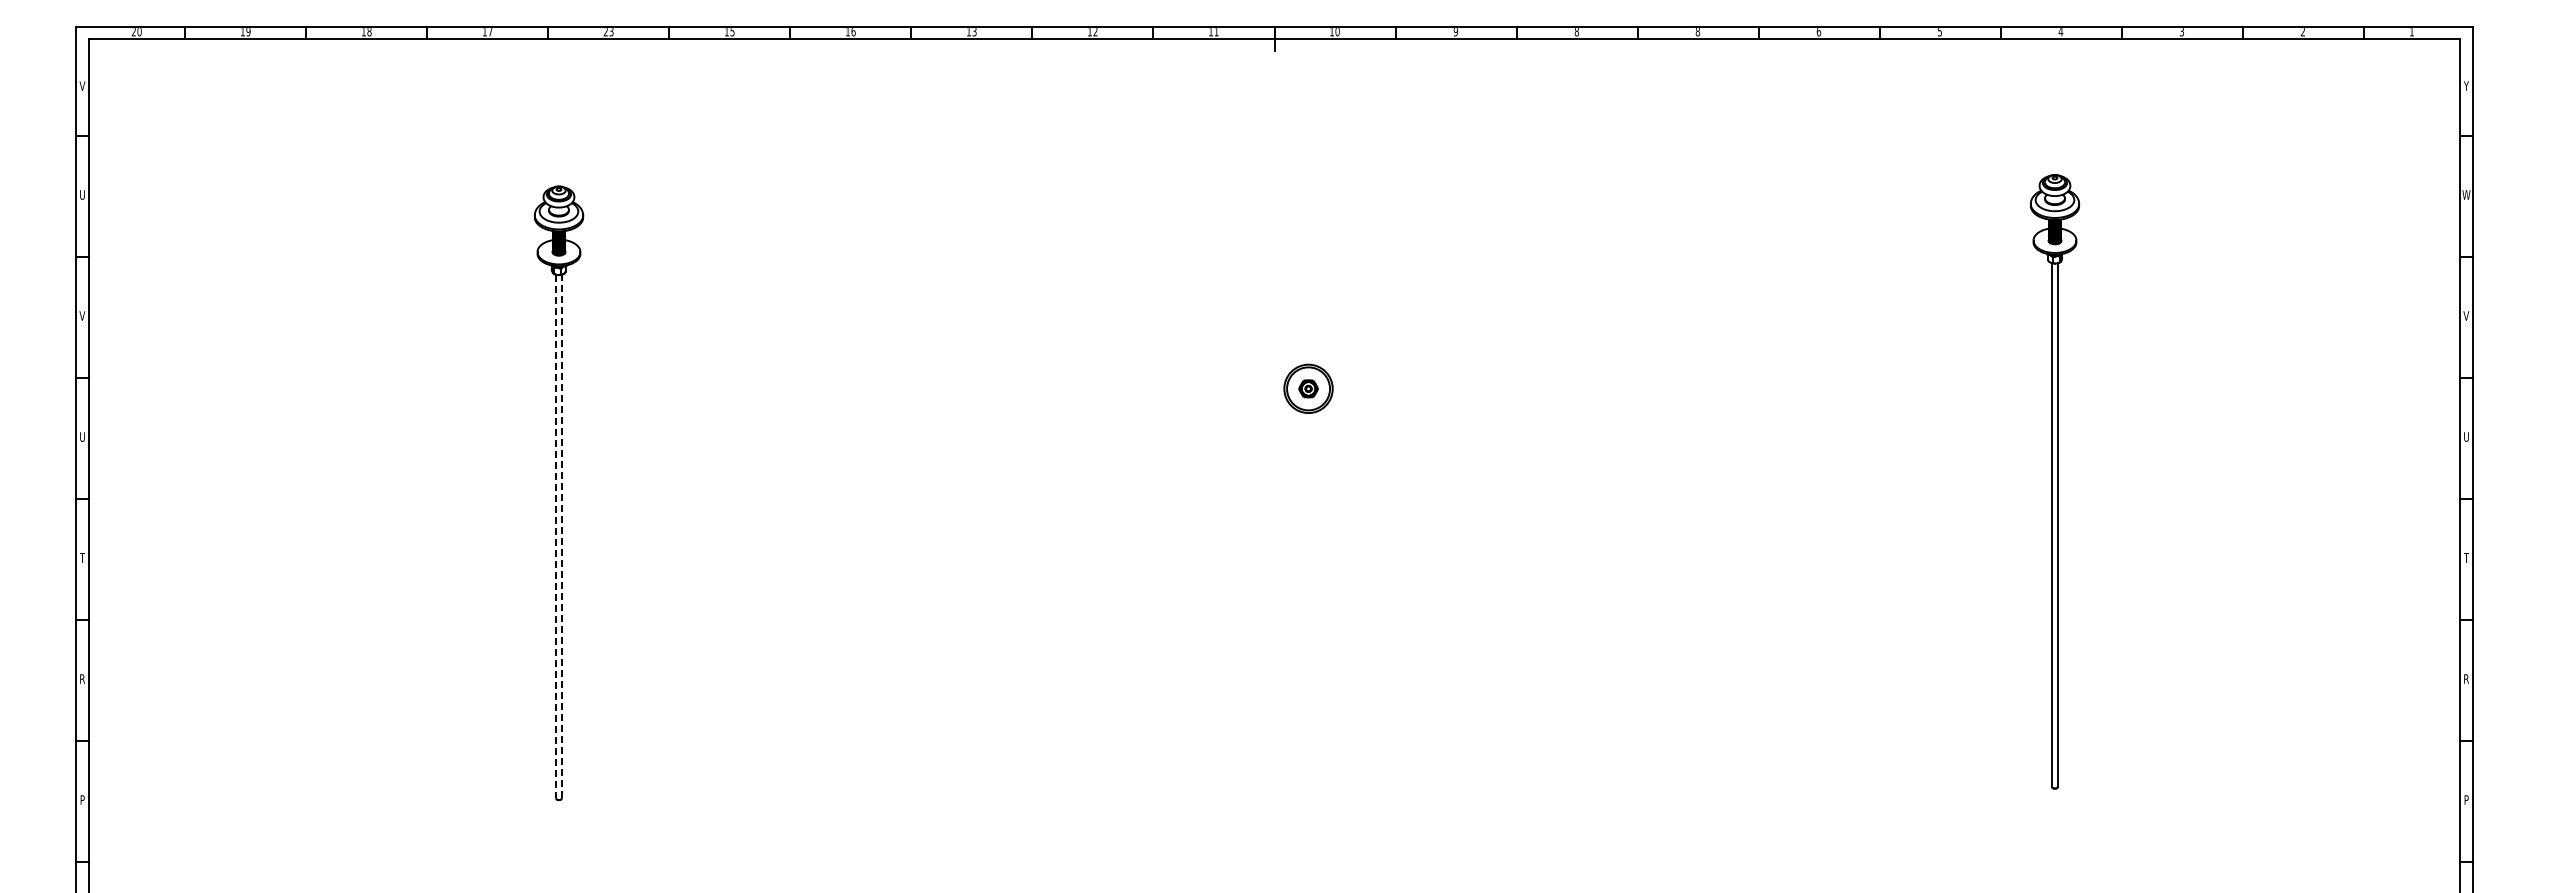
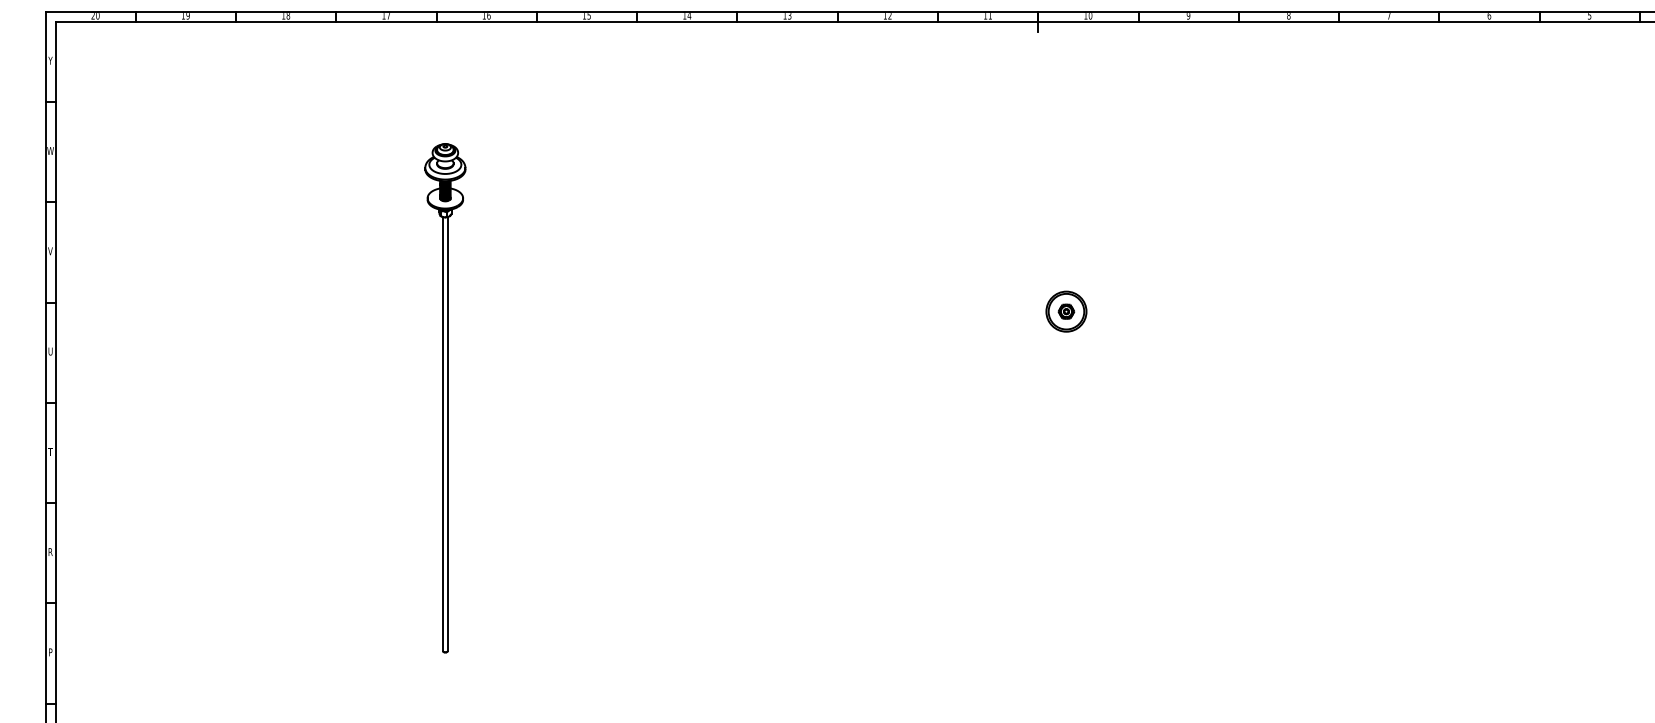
text: (608, 32) -> (486, 16), 23 -> 16
text: (853, 32) -> (689, 16), 16 -> 14
text: (1697, 32) -> (1388, 16), 8 -> 7
text: (82, 85) -> (50, 60), V -> Y
text: (82, 194) -> (50, 150), U -> W
line: (555, 536) -> (442, 434), dashed -> solid
line: (562, 536) -> (448, 434), dashed -> solid

